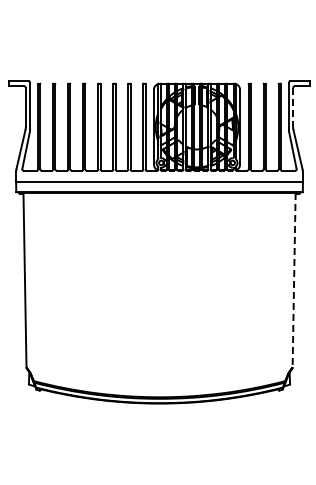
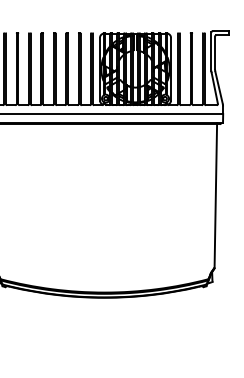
line: (293, 107) -> (215, 52), dashed -> solid
line: (294, 280) -> (216, 195), dashed -> solid

